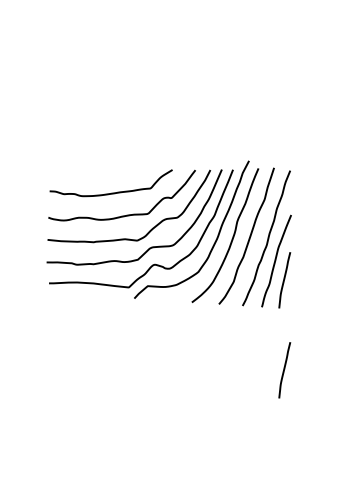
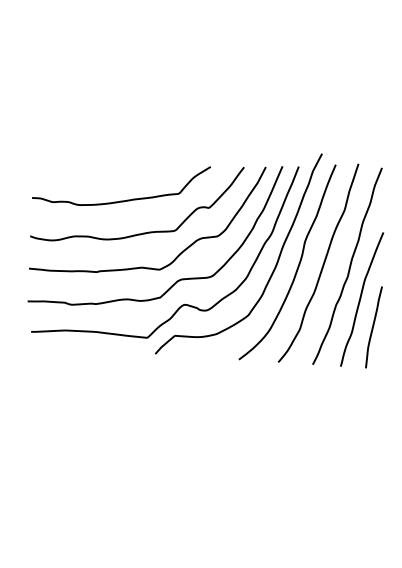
curve: (284, 370) -> (373, 458), removed

